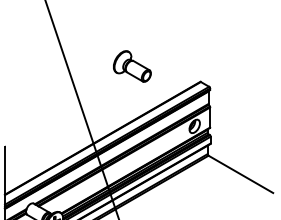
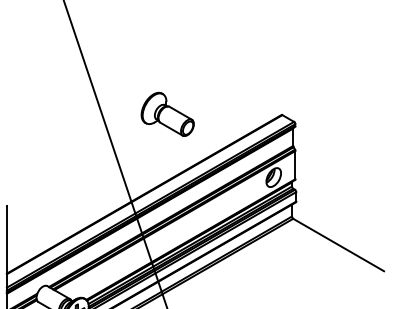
part: (132, 66) -> (167, 114), moved

